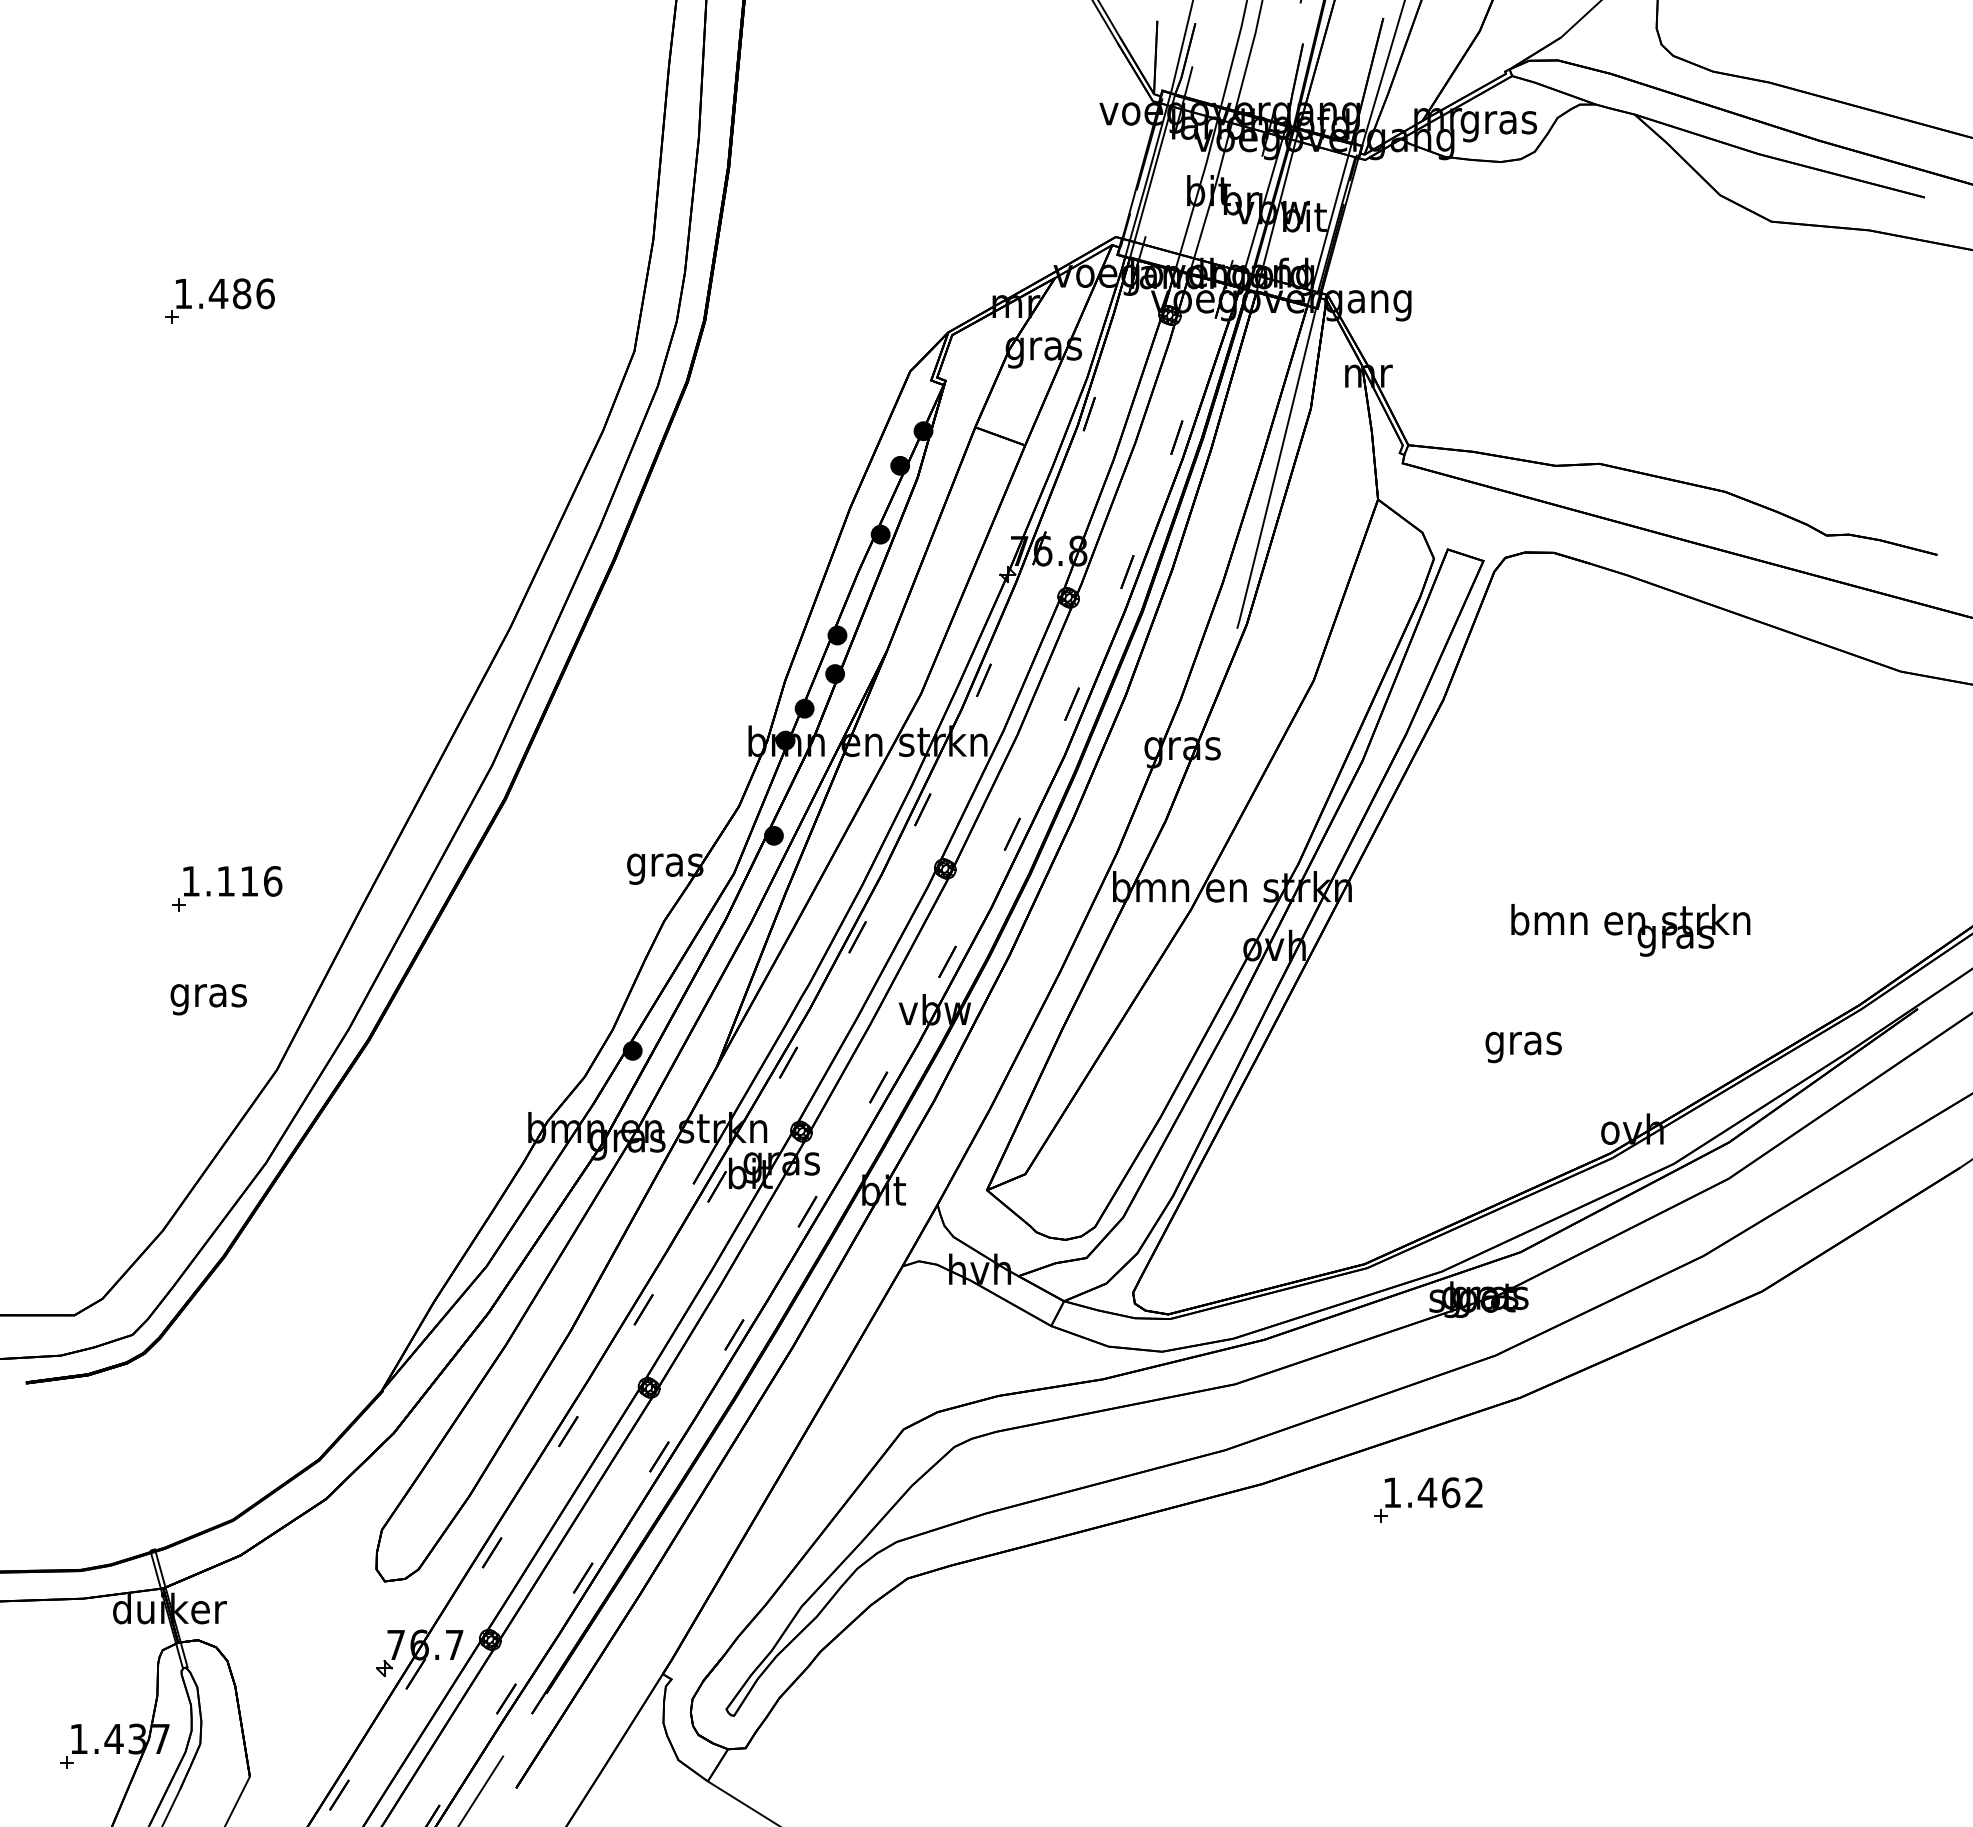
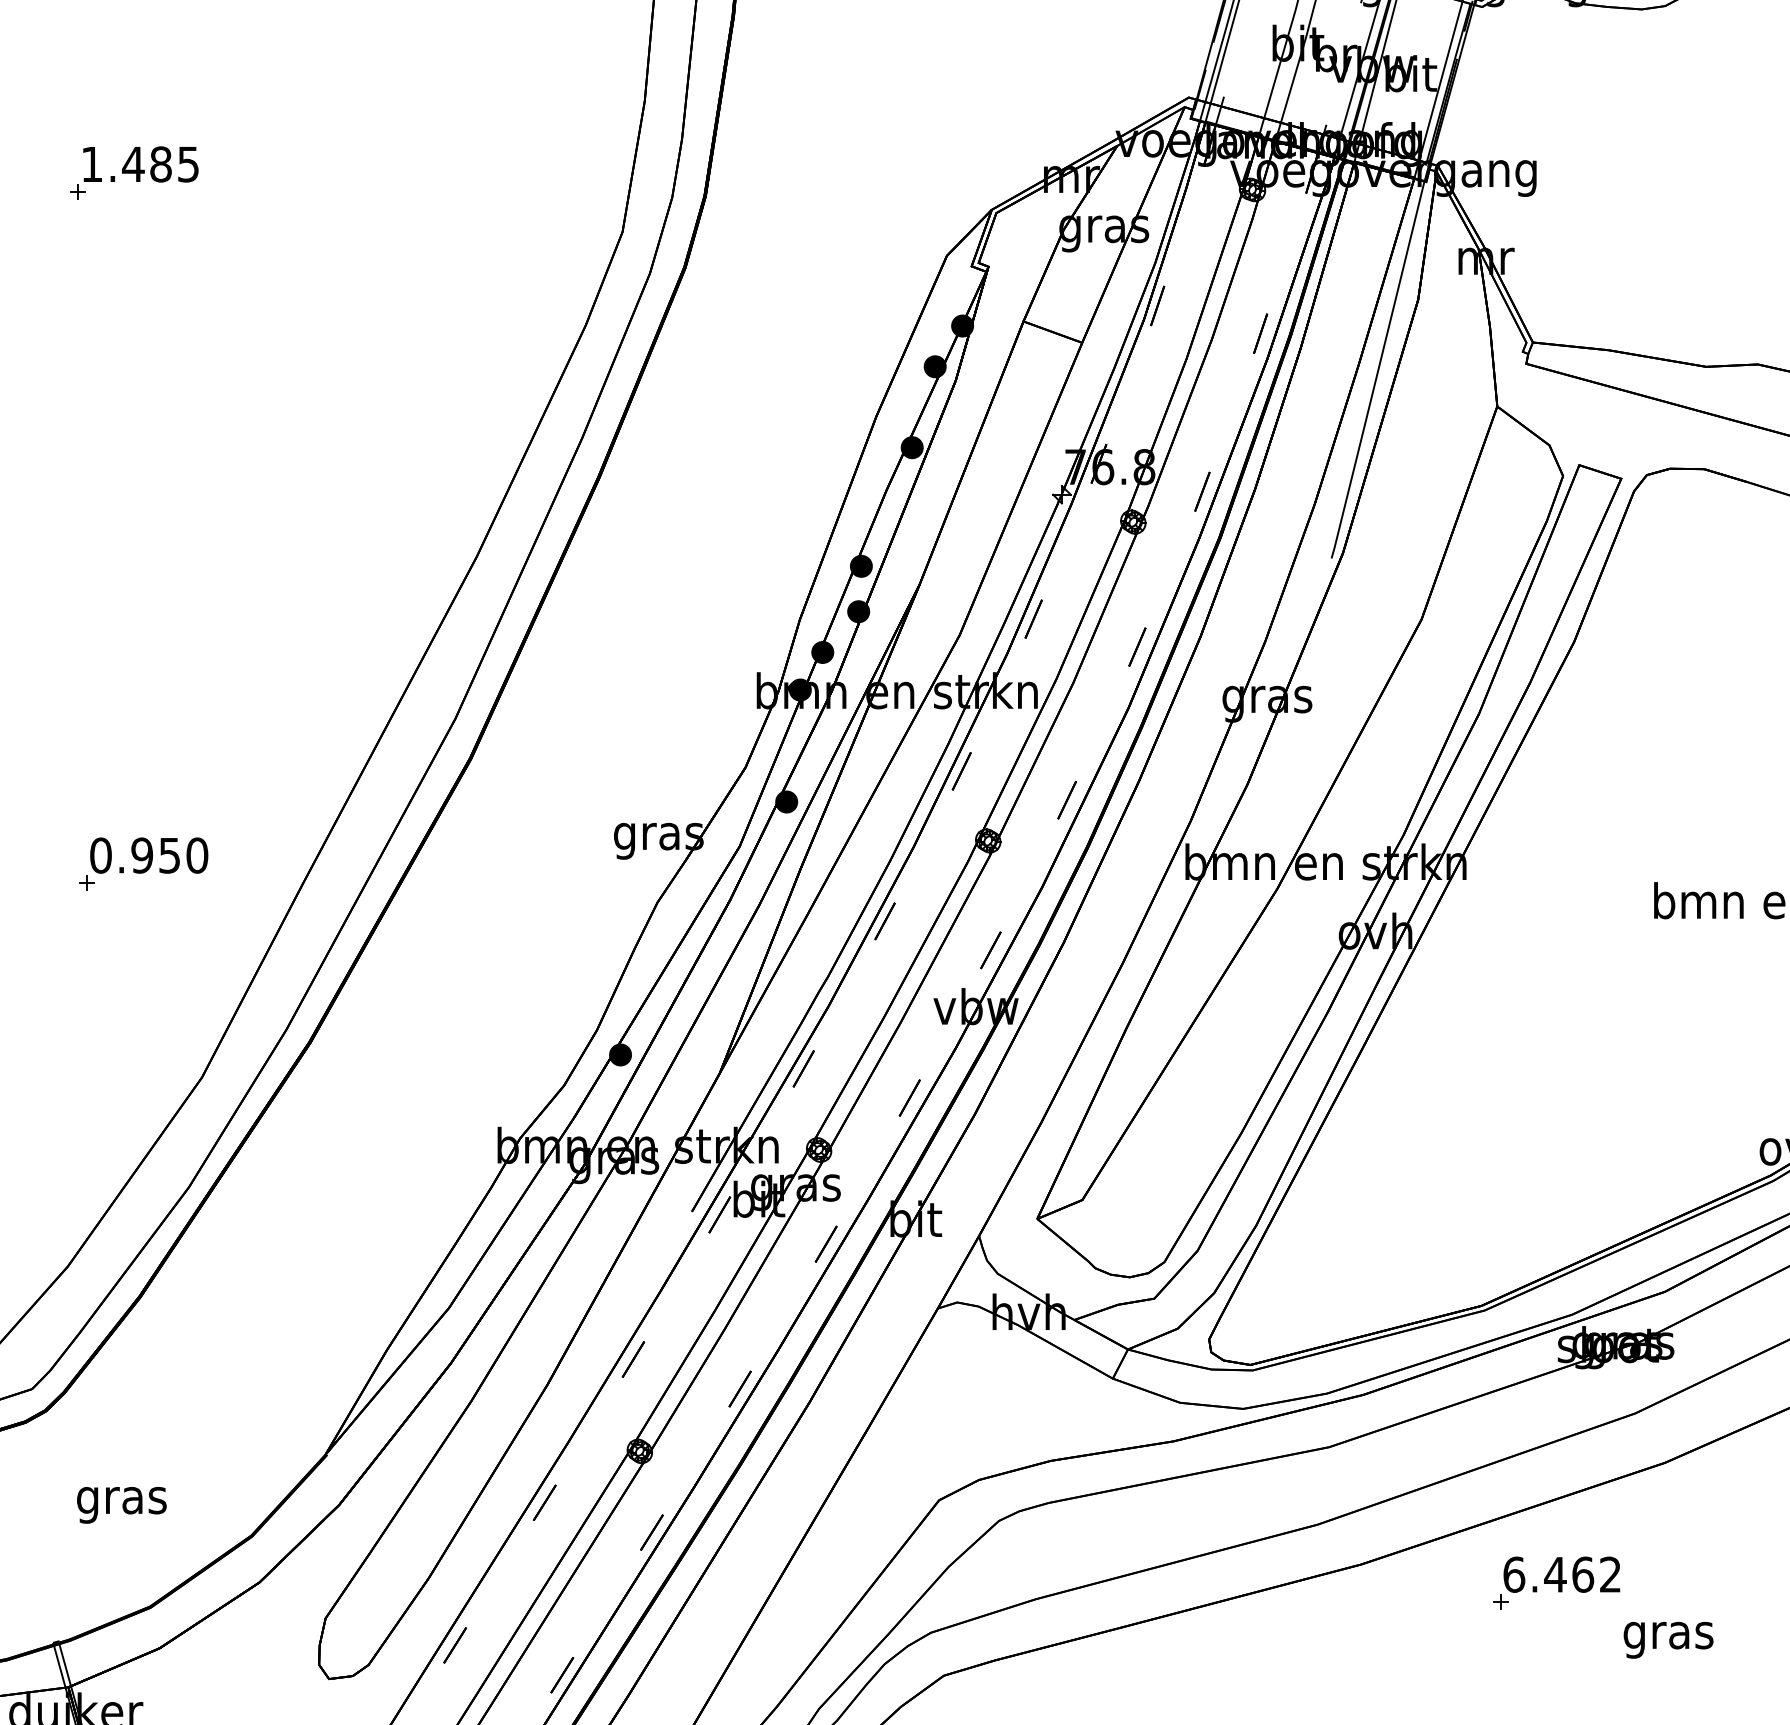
text: (265, 293) -> (188, 164), 1.486 -> 1.485
text: (231, 881) -> (148, 855), 1.116 -> 0.950
text: (208, 999) -> (121, 1505), moved
text: (1523, 1047) -> (1668, 1640), moved
text: (1392, 1492) -> (1514, 1574), 1.462 -> 6.462

